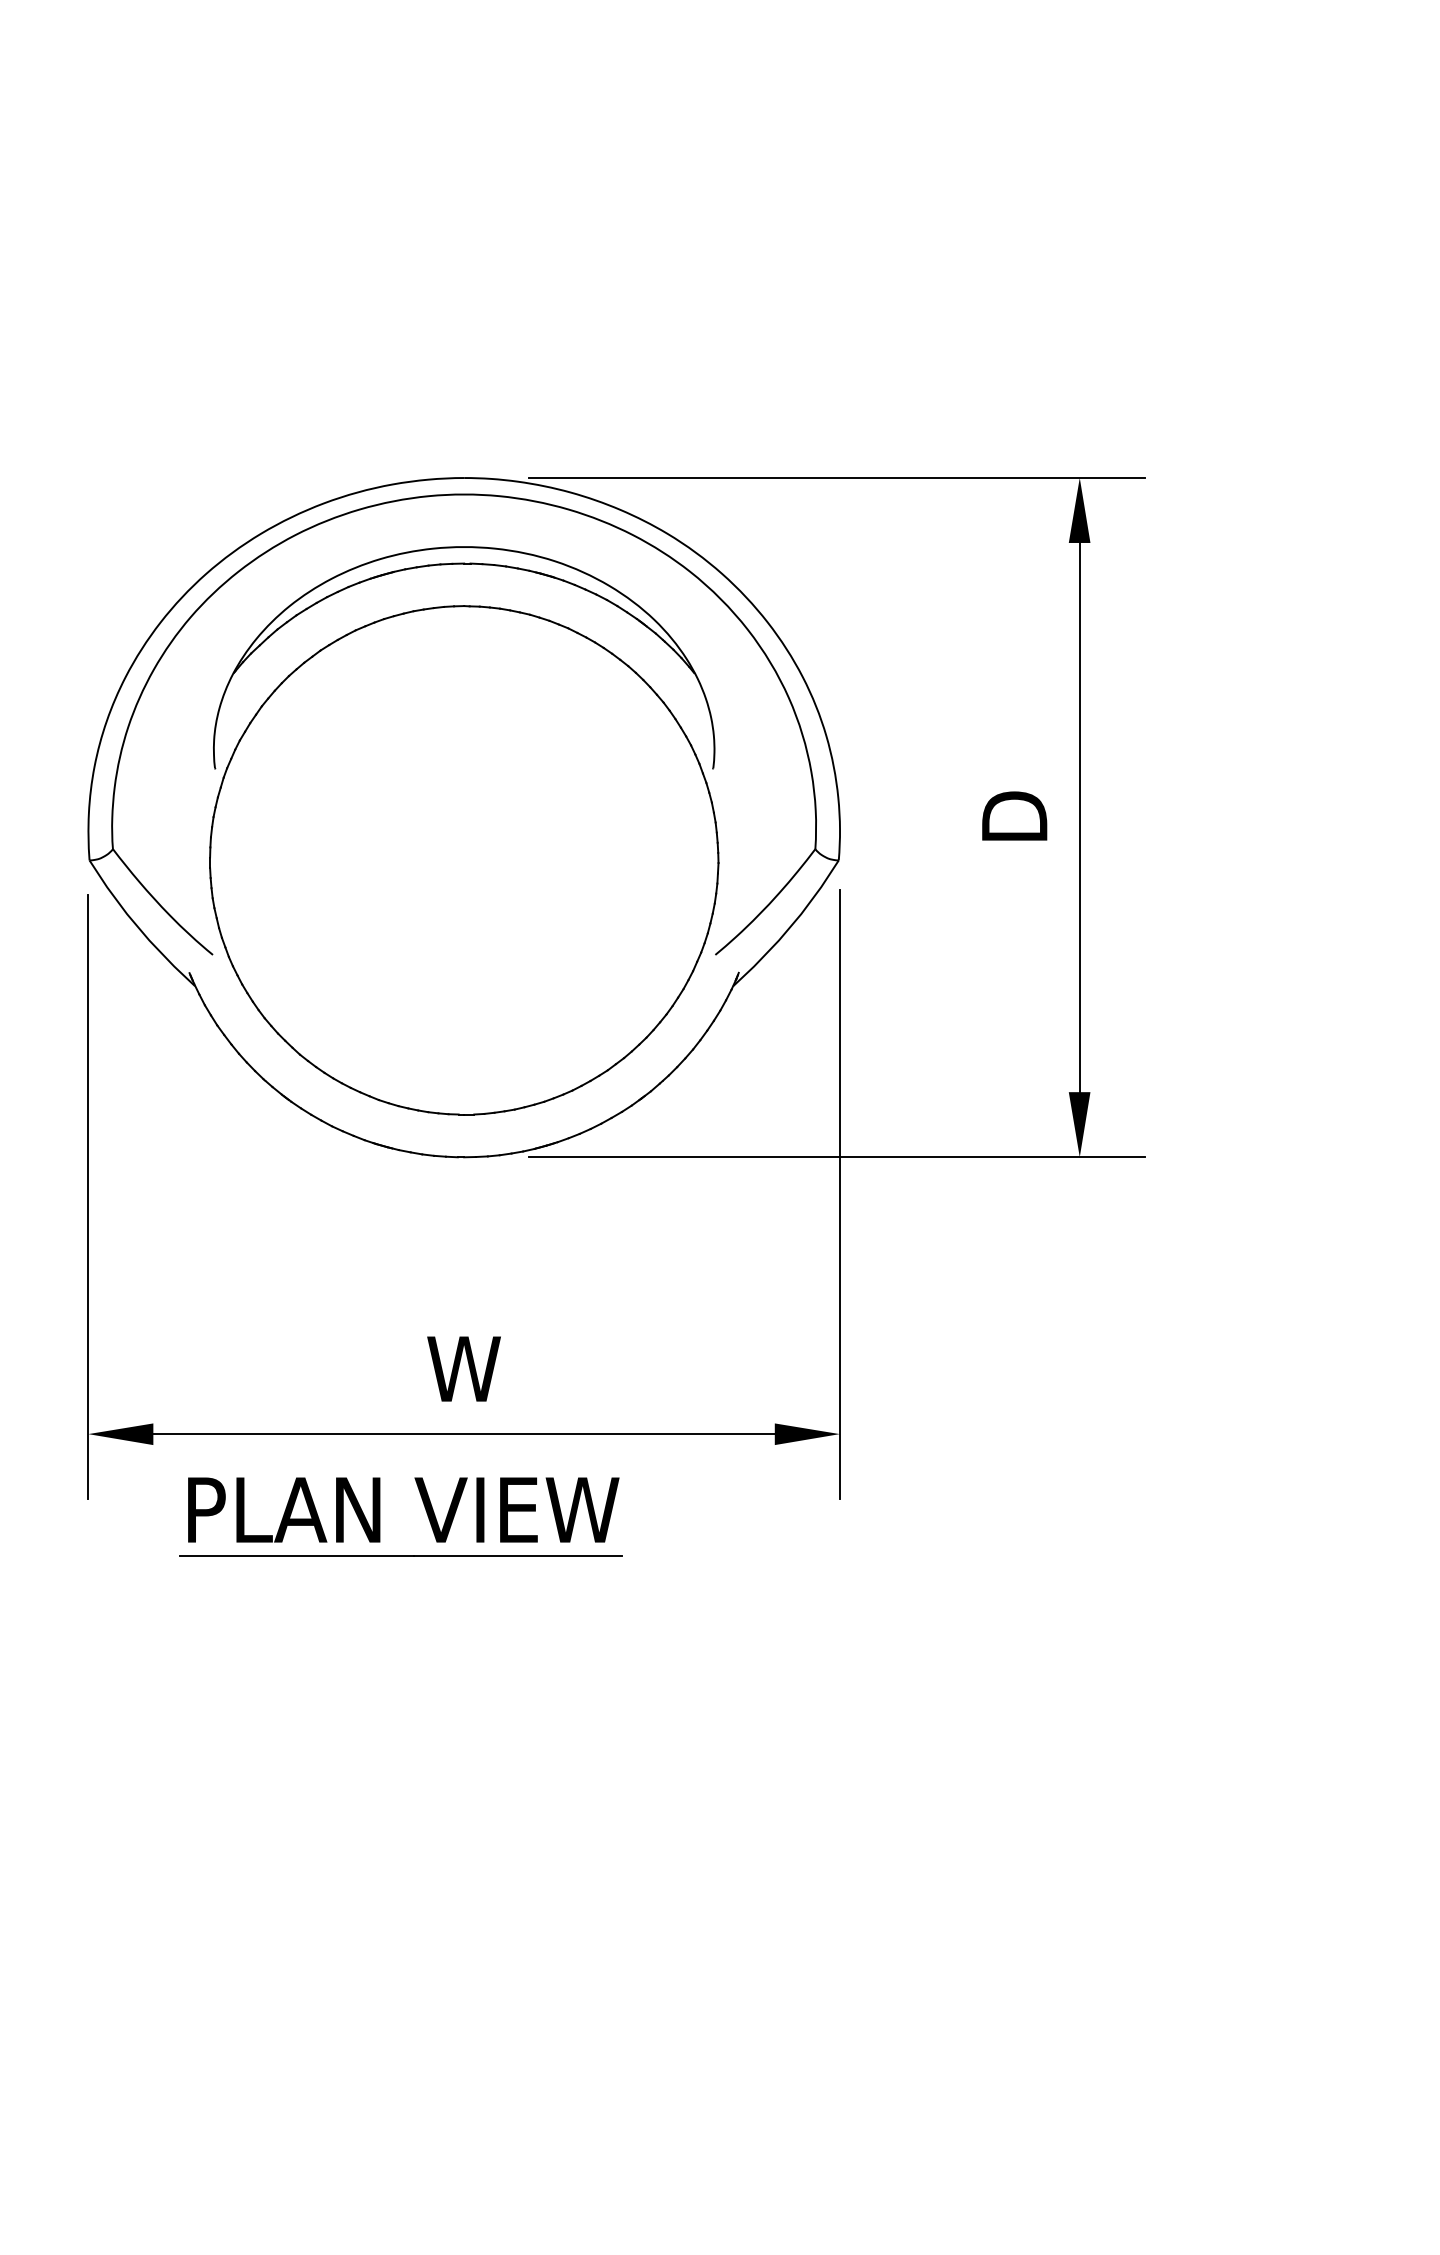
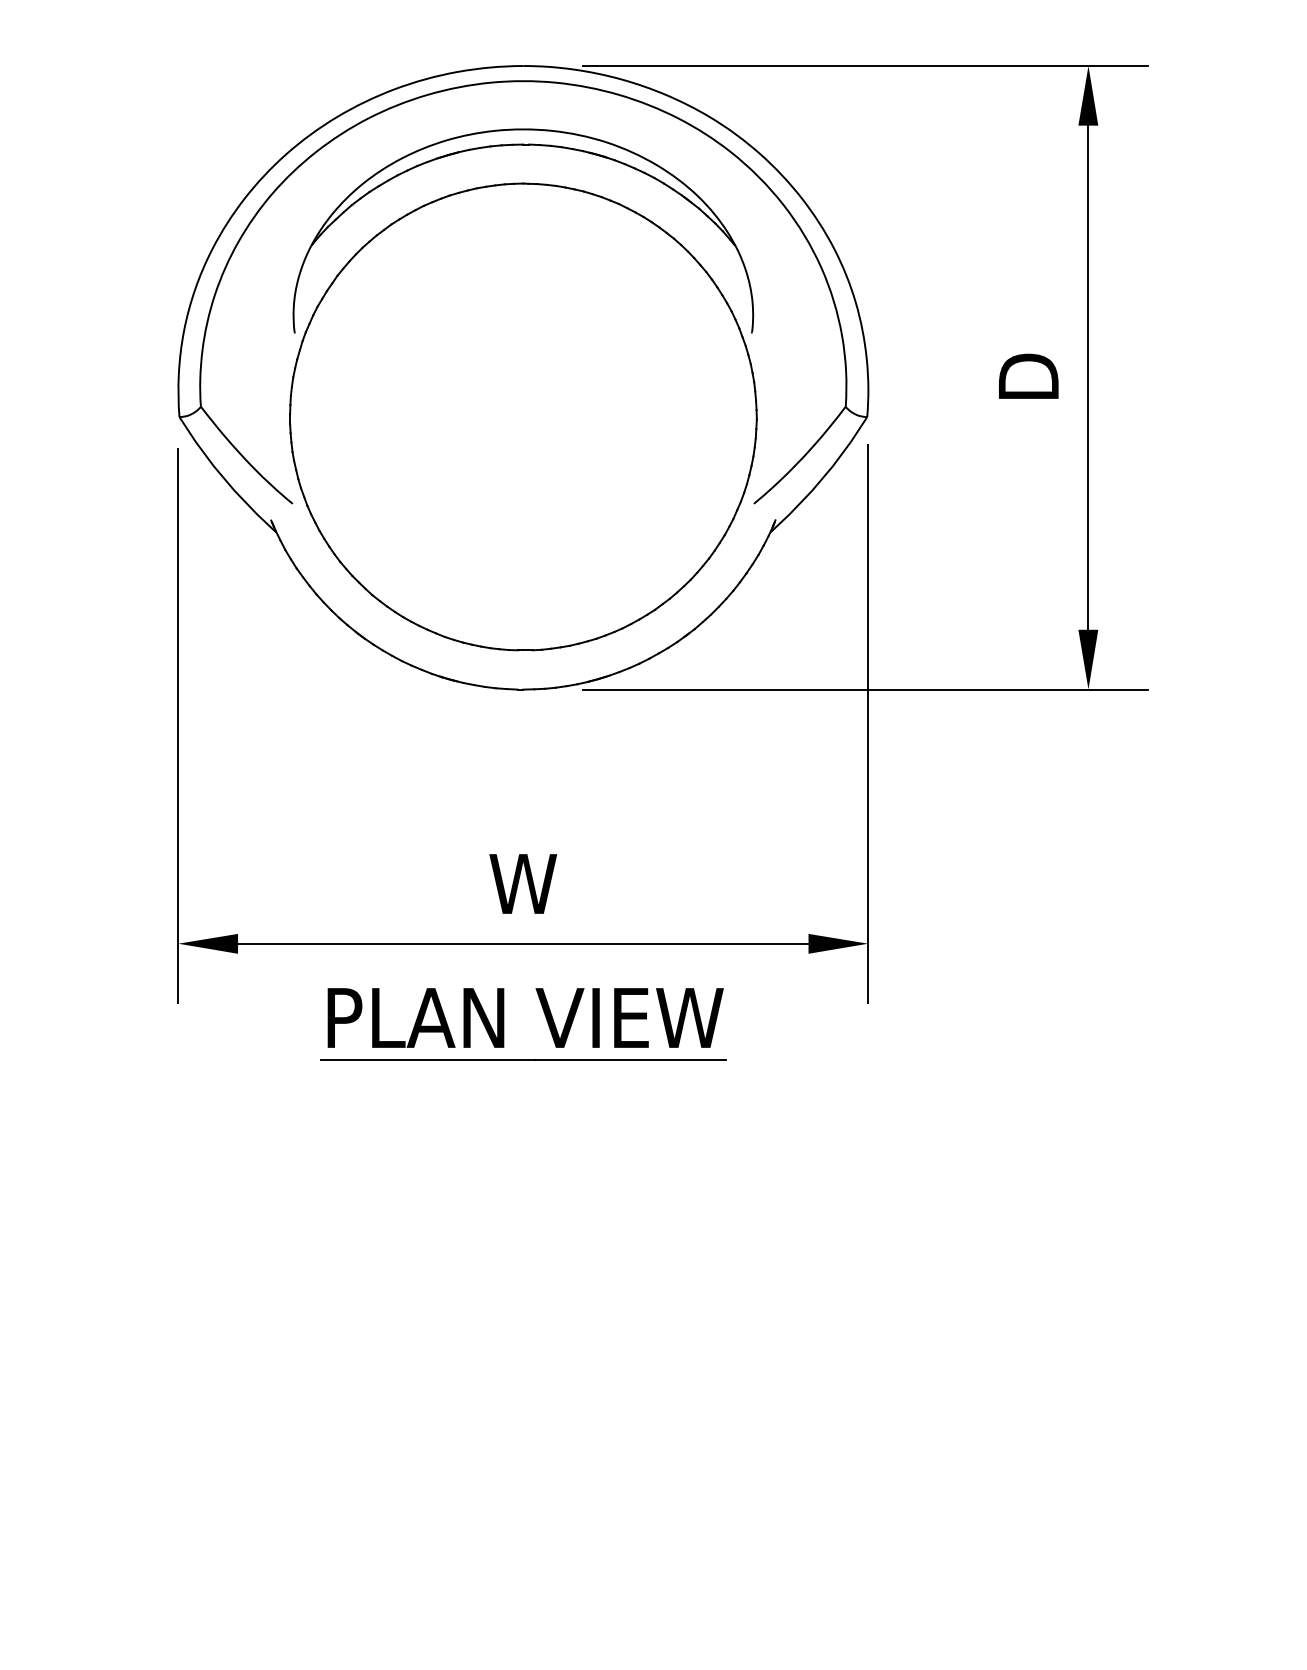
part: (380, 1516) -> (504, 1023), moved

